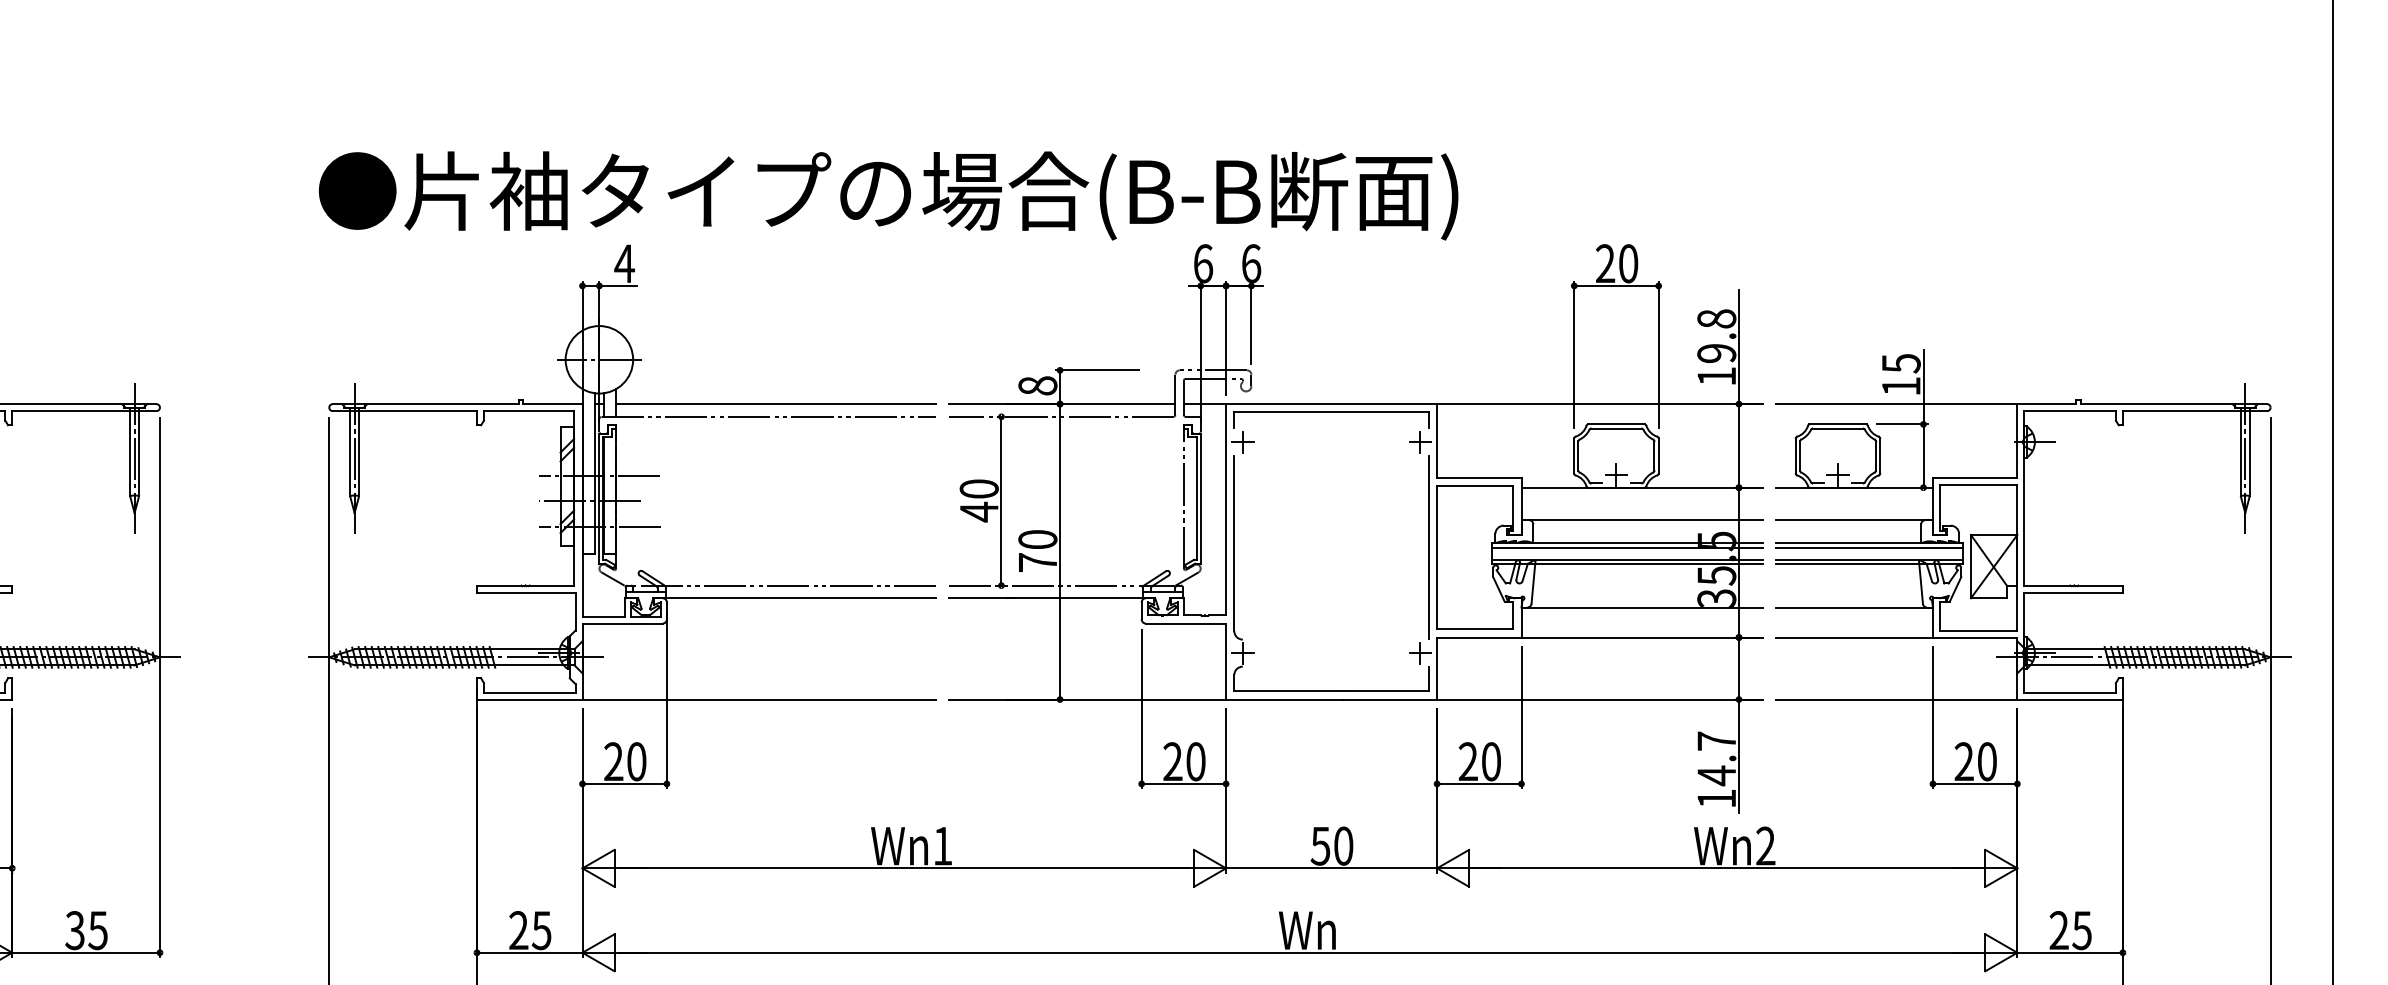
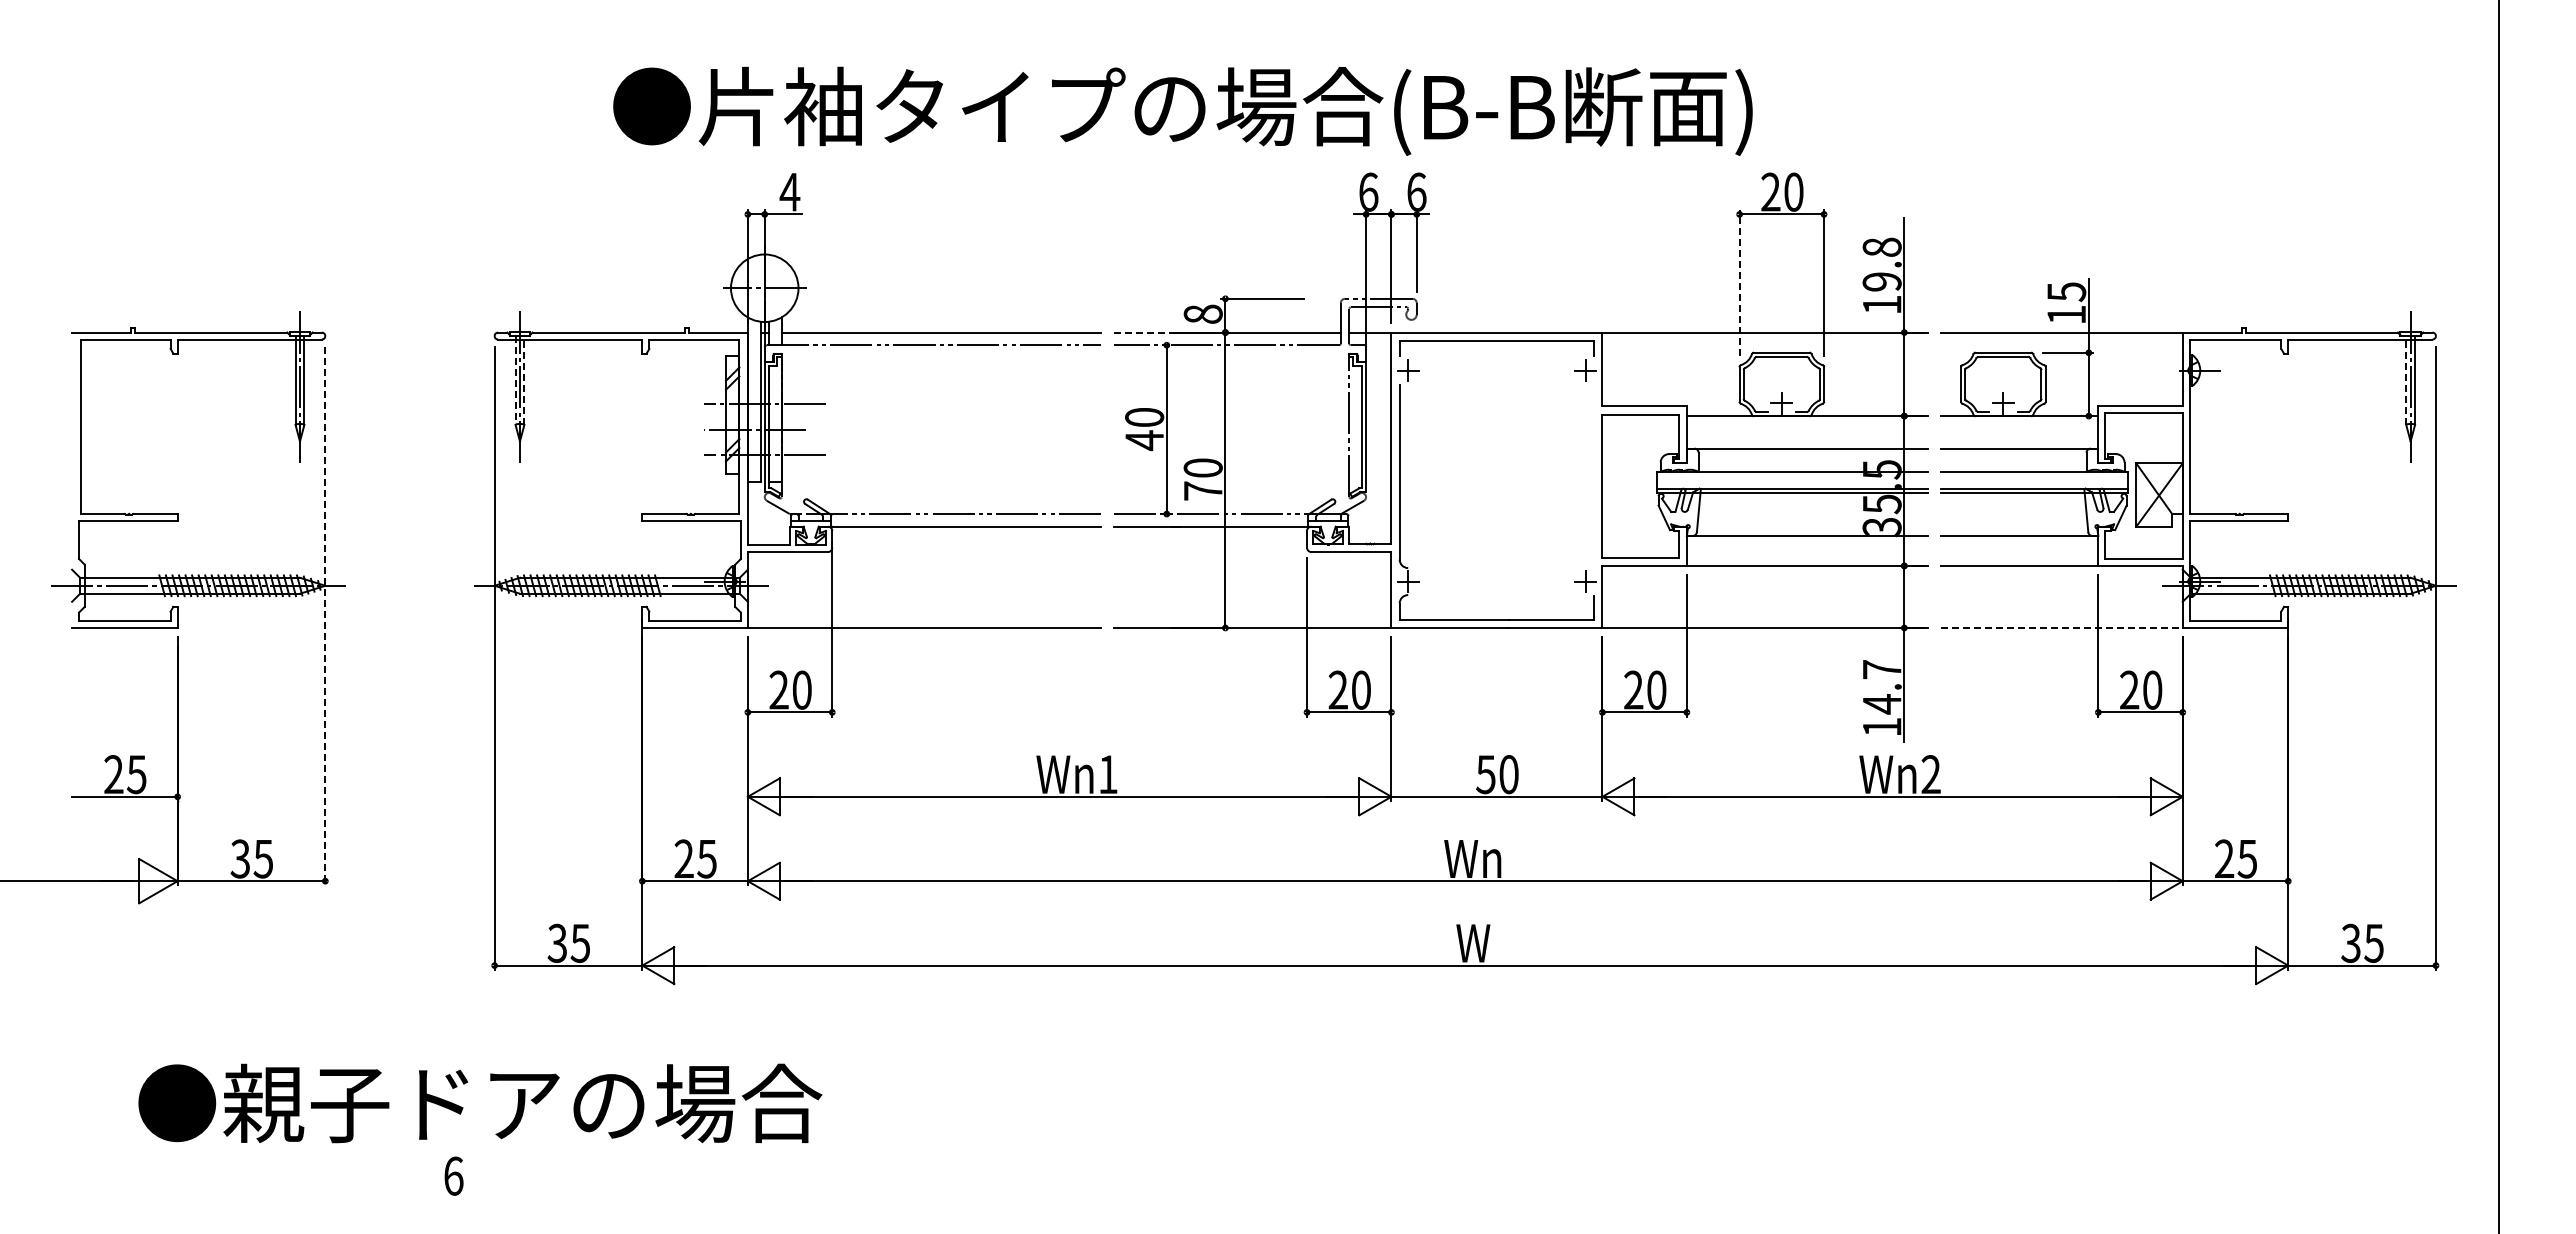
text: (888, 195) -> (1182, 110), moved
line: (1574, 355) -> (1739, 283), solid -> dashed
line: (982, 404) -> (1147, 332), solid -> dashed
line: (359, 451) -> (524, 379), solid -> dashed
line: (2241, 451) -> (2406, 379), solid -> dashed
line: (350, 452) -> (515, 380), solid -> dashed
line: (1429, 547) -> (1594, 475), removed
line: (1627, 548) -> (1792, 476), removed
line: (1869, 548) -> (2034, 476), removed
line: (160, 688) -> (325, 616), solid -> dashed
line: (1896, 699) -> (2061, 627), solid -> dashed

